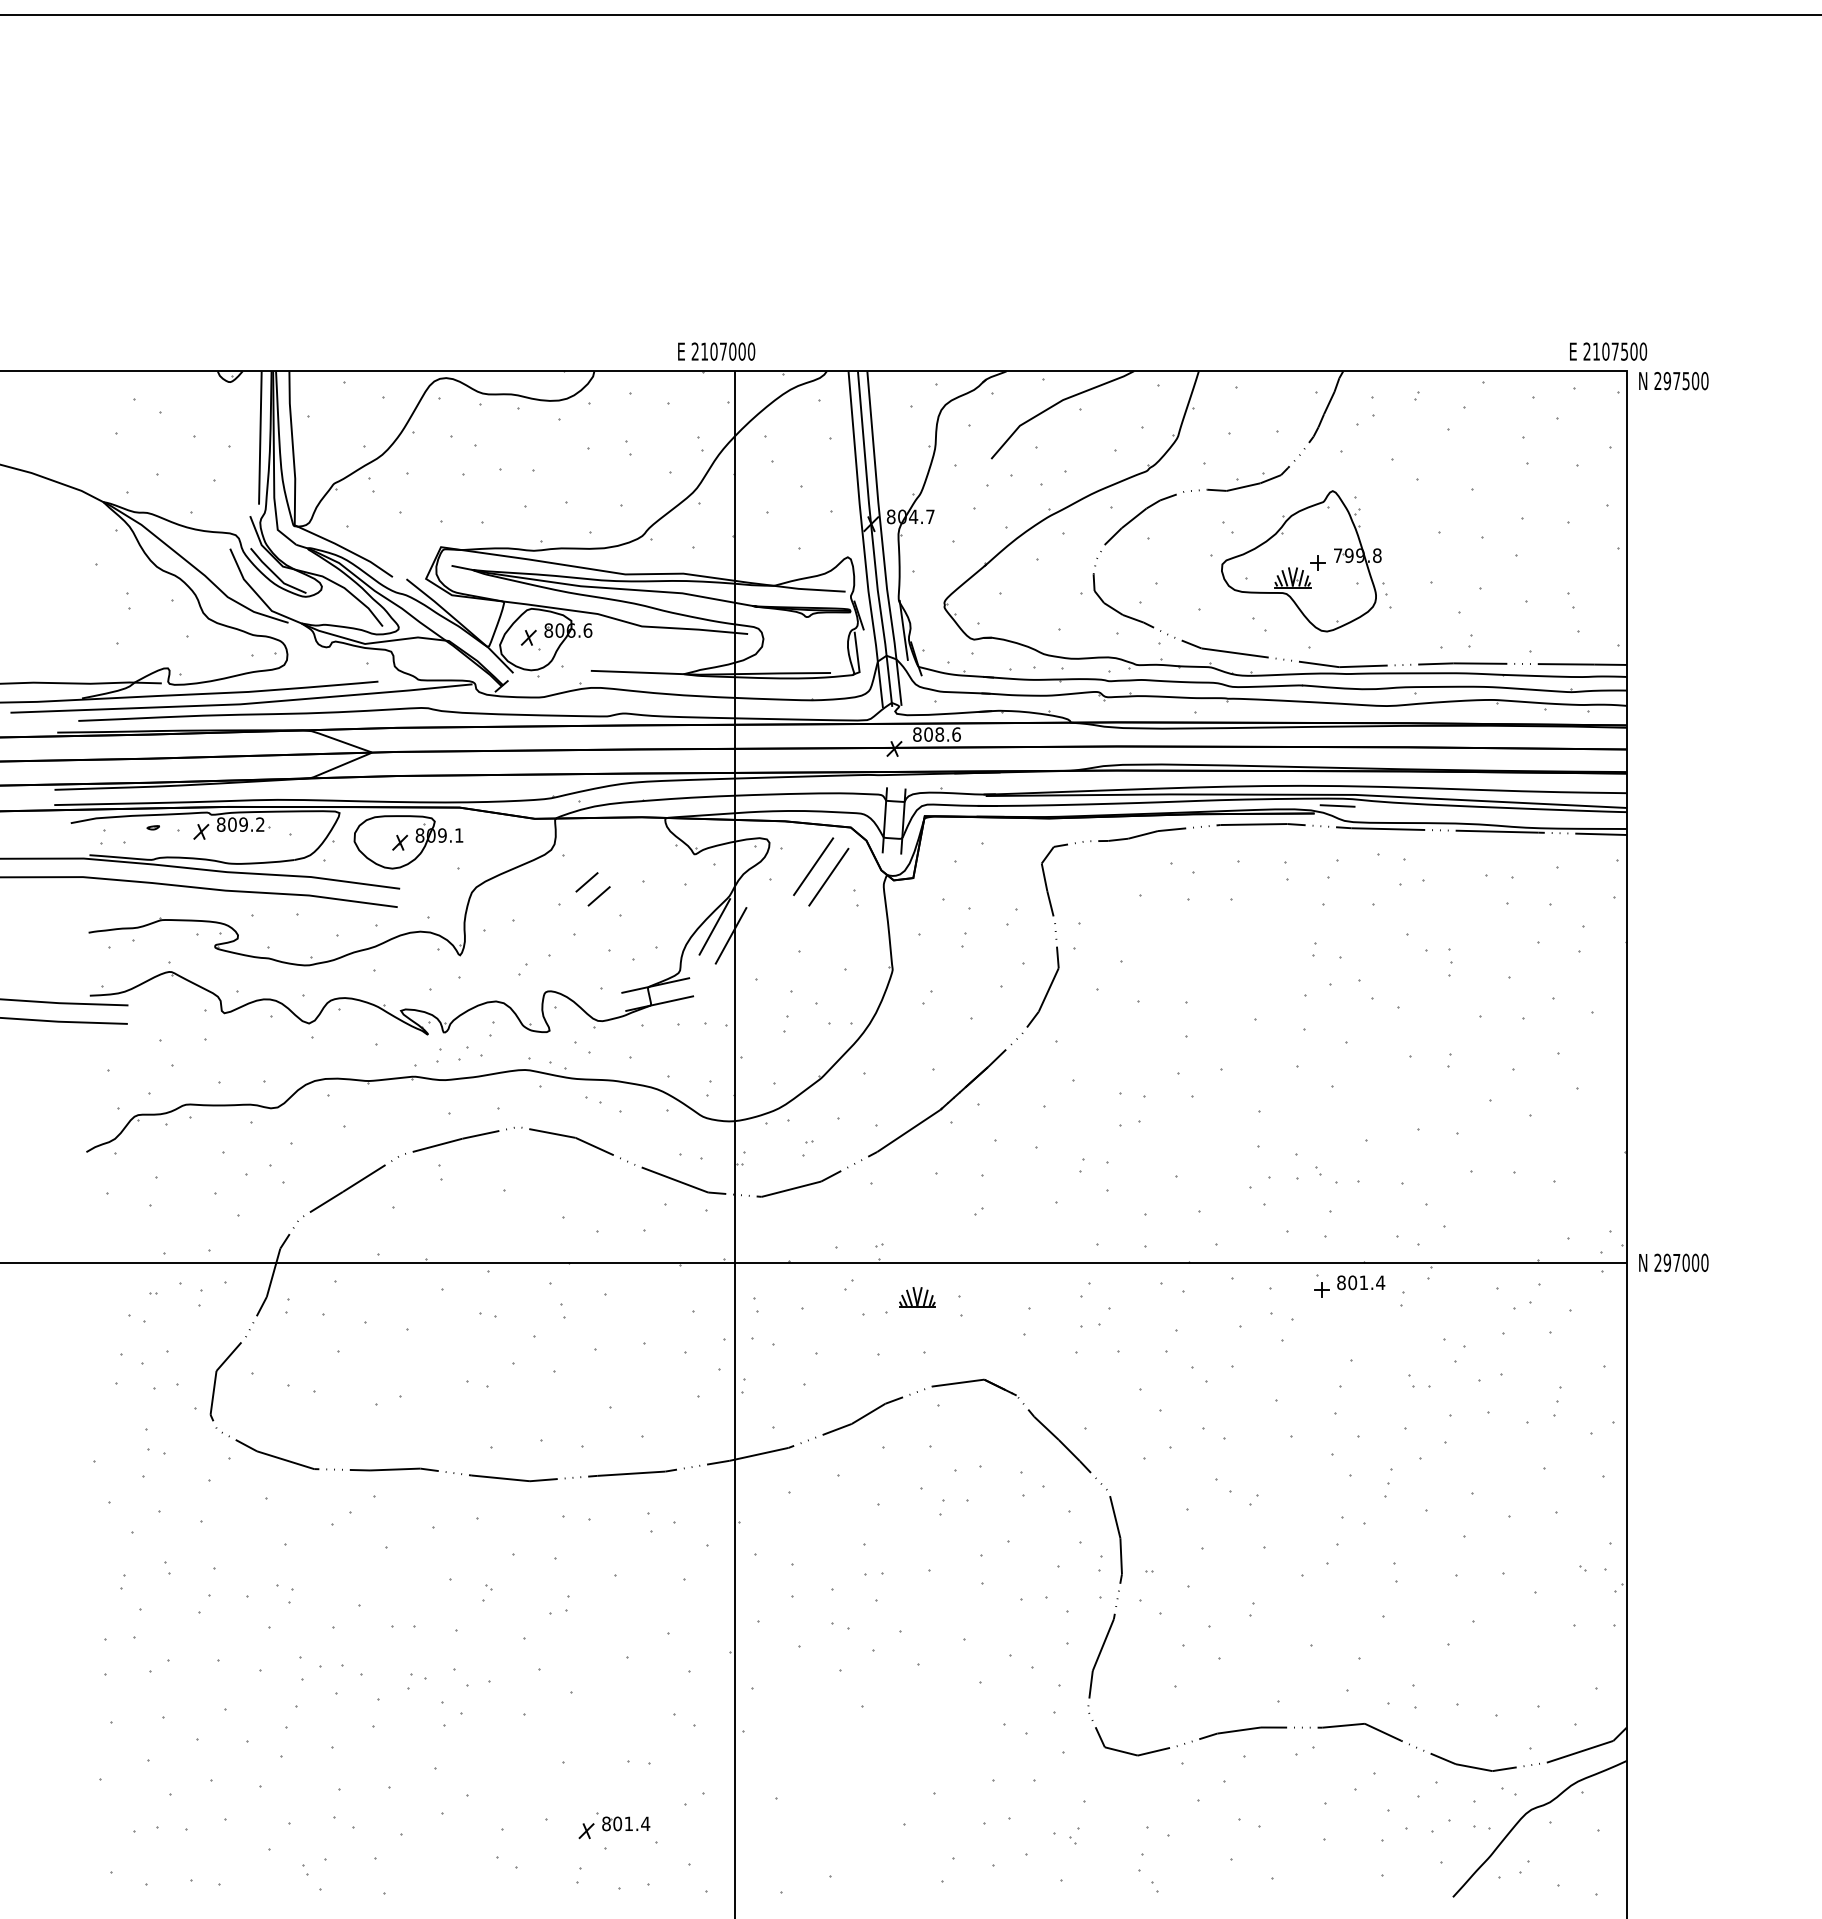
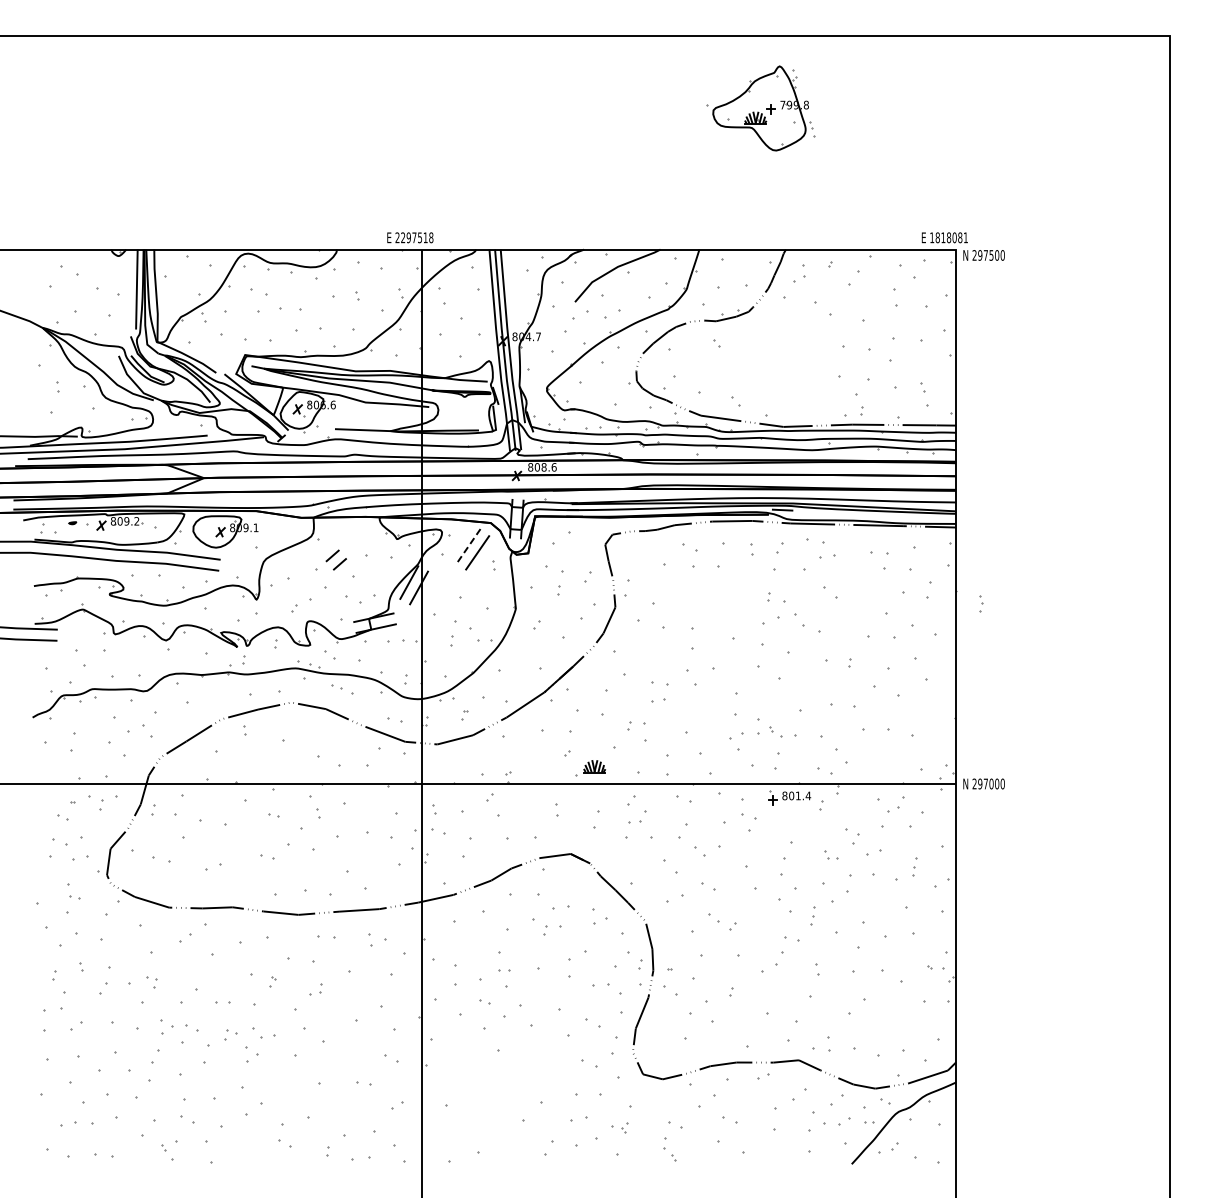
text: (728, 351) -> (417, 237), 2107000 -> 2297518
text: (1616, 351) -> (949, 237), 2107500 -> 1818081
part: (1300, 561) -> (760, 108), moved
line: (813, 866) -> (468, 546), solid -> dashed
part: (1450, 961) -> (981, 603), moved
part: (469, 1053) -> (262, 658), removed
part: (910, 1300) -> (590, 768), moved
part: (613, 1825) -> (348, 1121), removed

